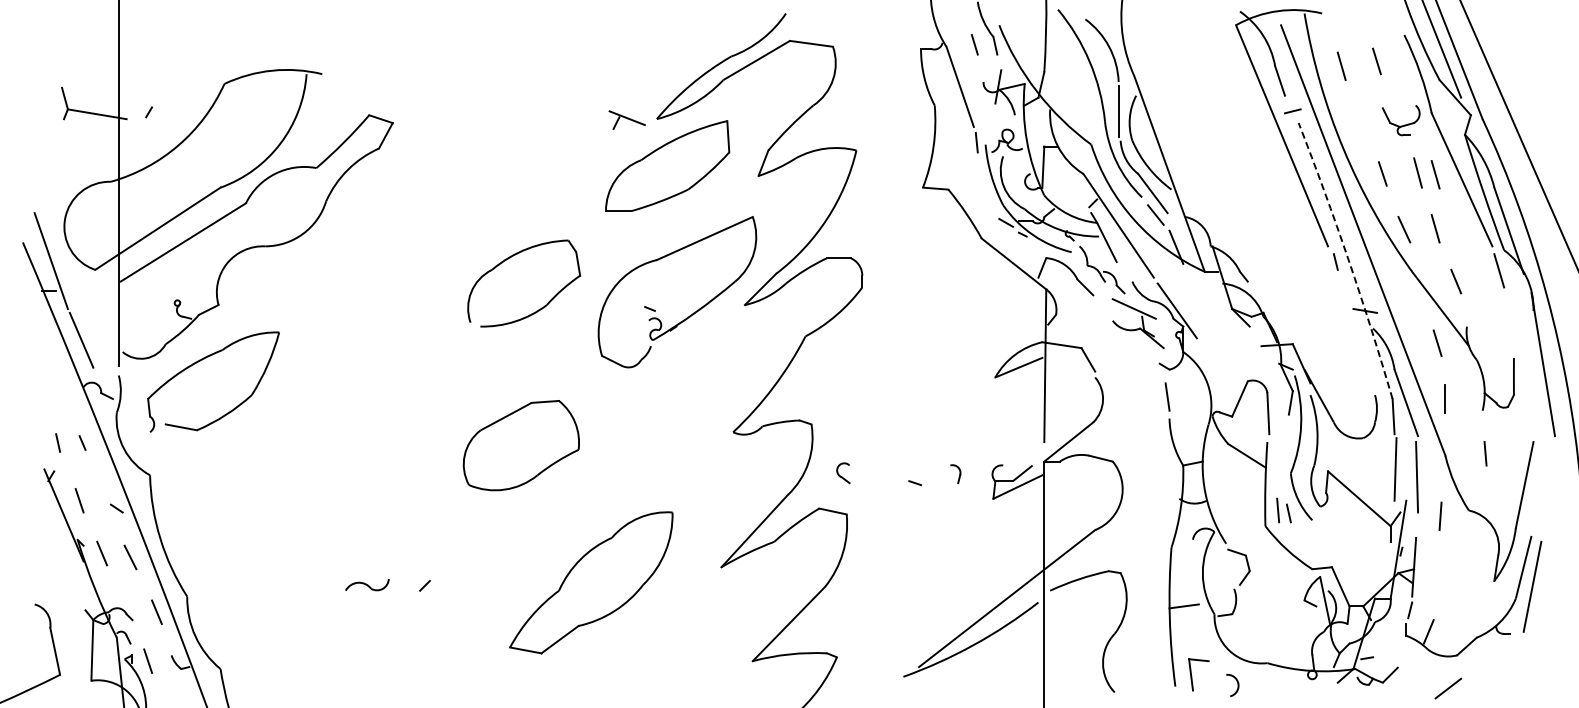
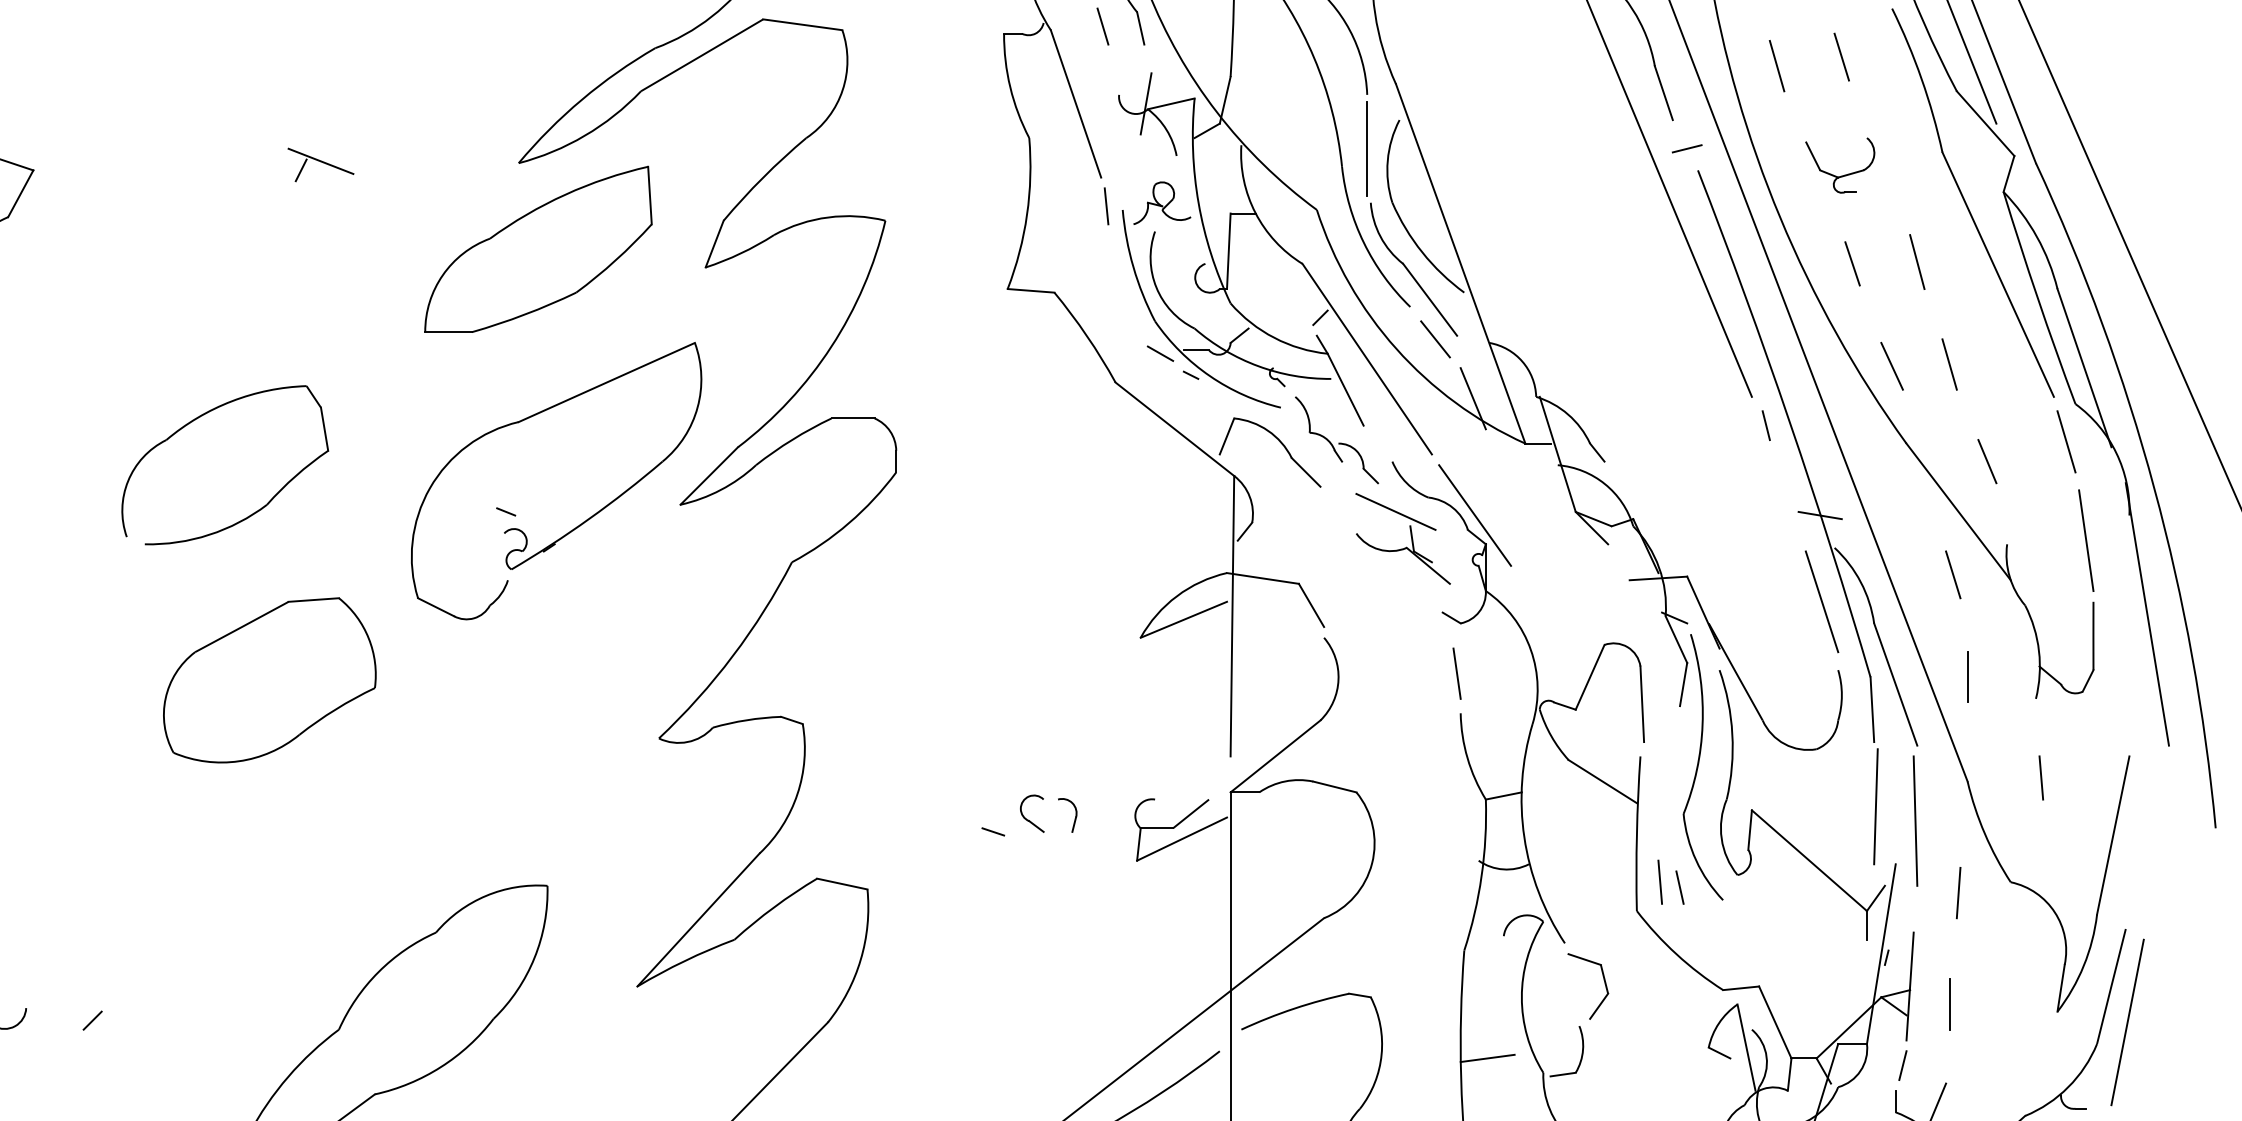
part: (626, 119) -> (319, 163), moved
part: (1400, 120) -> (1839, 165), moved
line: (1435, 174) -> (1949, 264), removed
part: (510, 258) -> (200, 419), moved
arc: (1348, 260) -> (1789, 422), dashed -> solid
line: (1509, 324) -> (2085, 540), added
line: (1365, 357) -> (1820, 601), added
part: (520, 445) -> (268, 680), moved
part: (843, 473) -> (1032, 814), moved
line: (1435, 576) -> (1949, 1003), added

